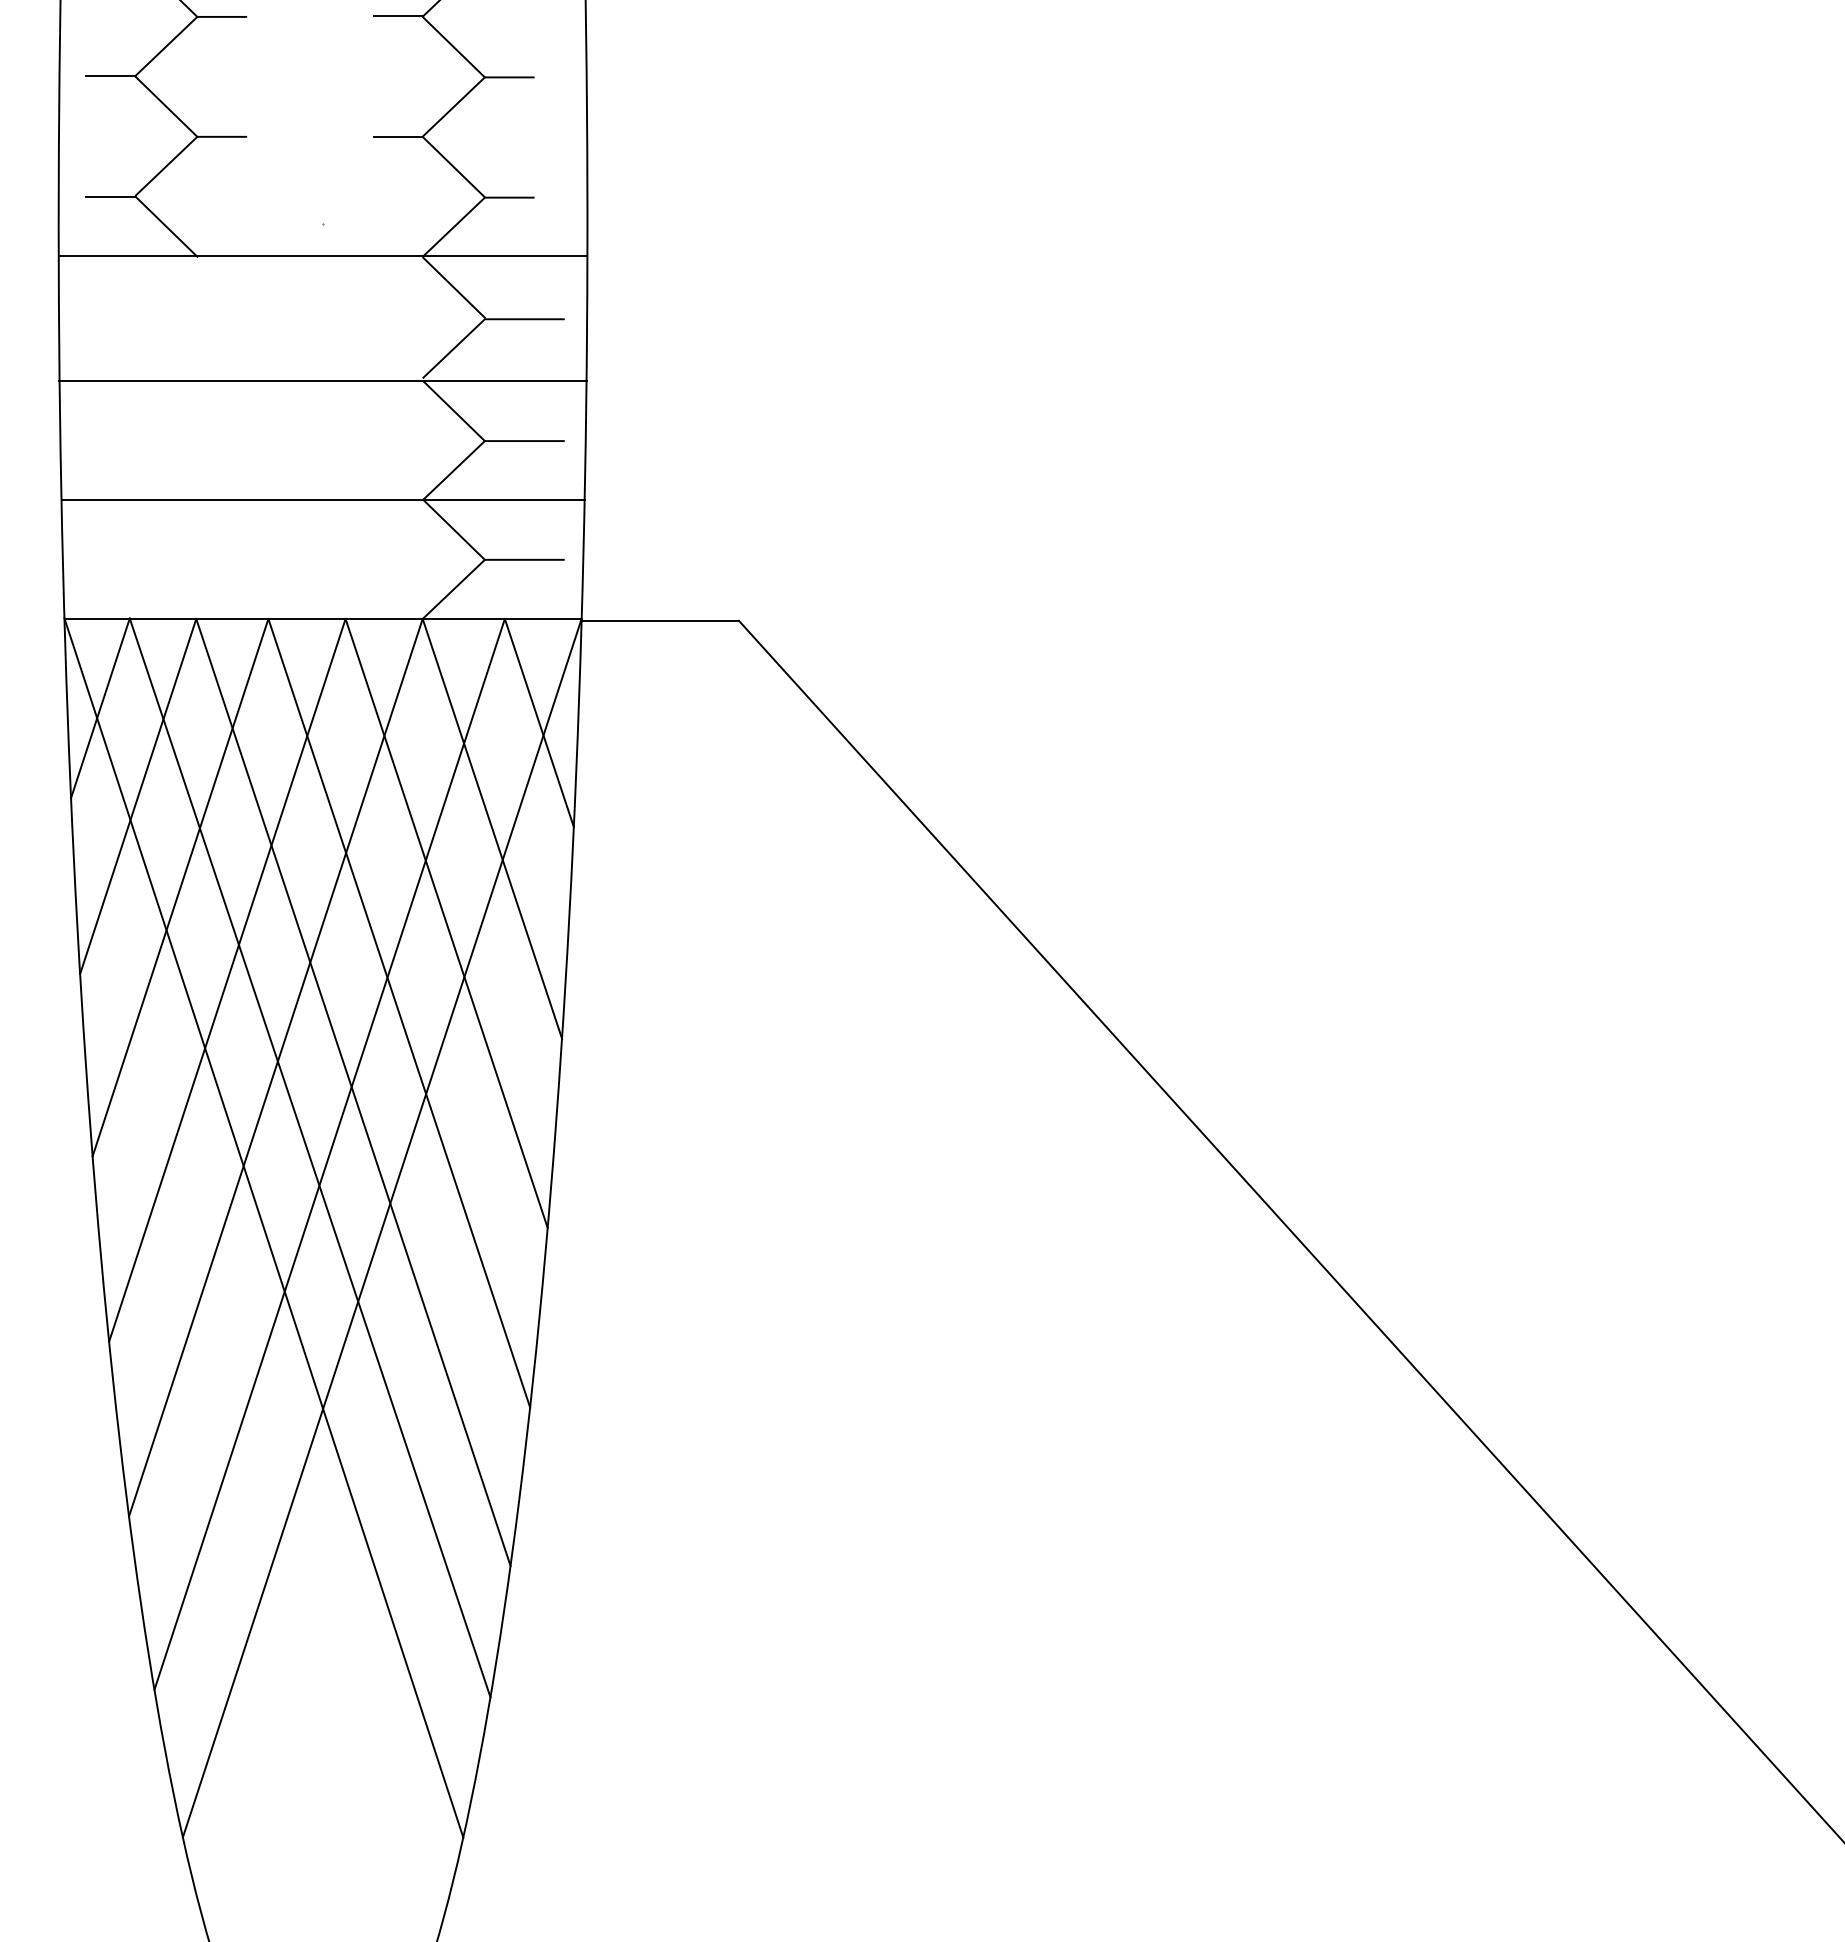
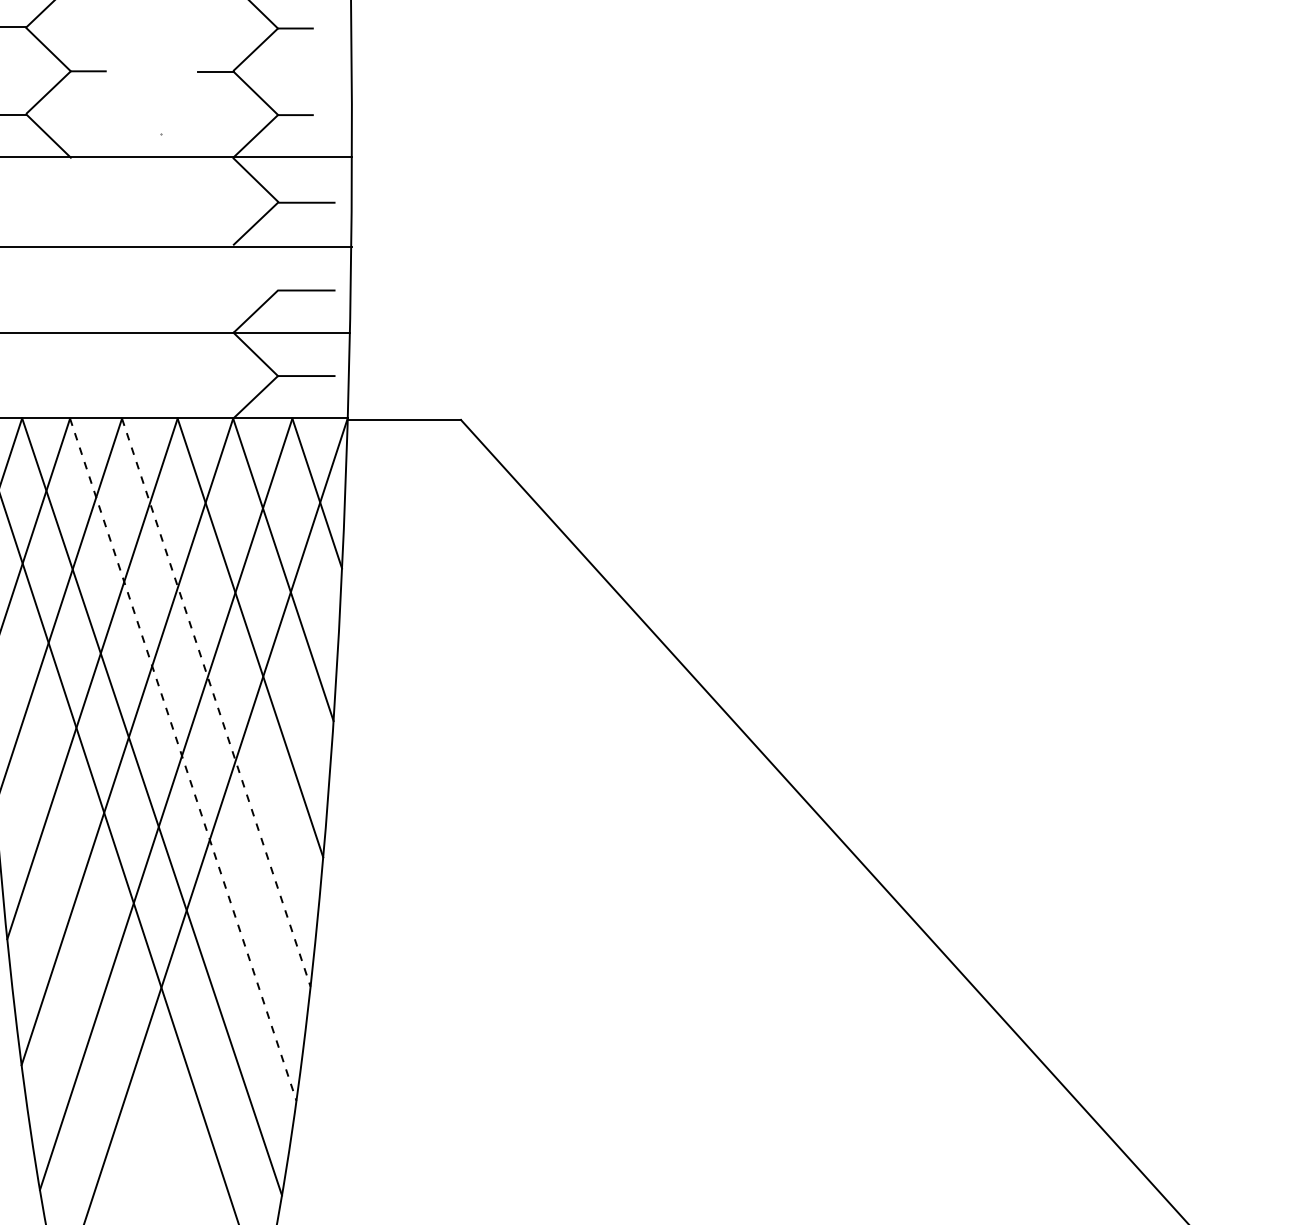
line: (453, 411) -> (255, 269), removed
line: (399, 1013) -> (216, 702), solid -> dashed
line: (353, 1092) -> (183, 759), solid -> dashed

